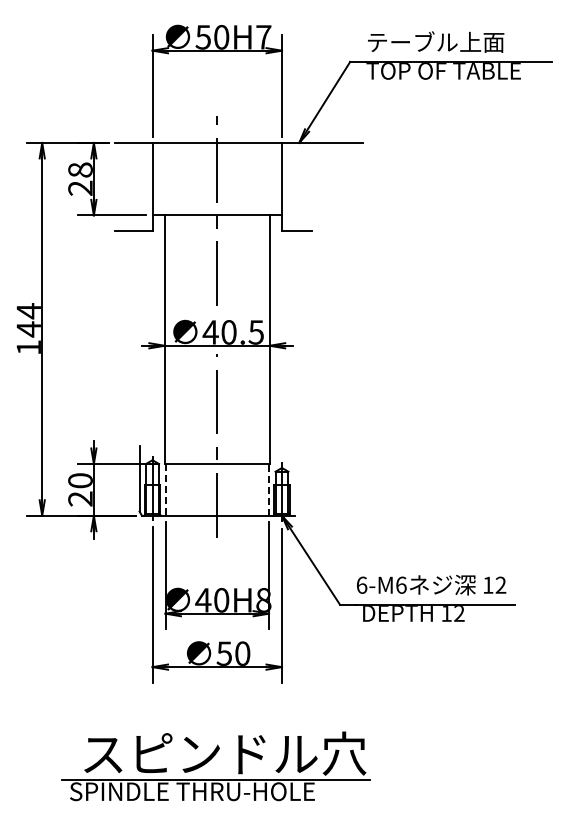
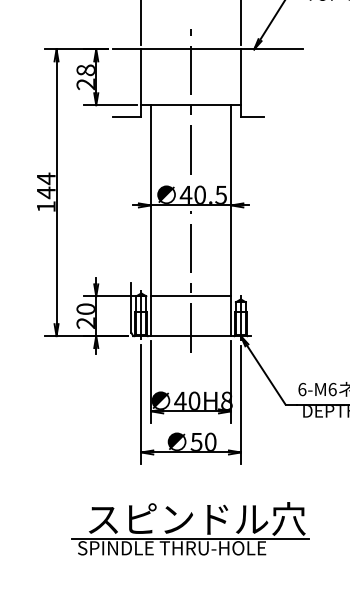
line: (165, 489) -> (151, 315), dashed -> solid
line: (269, 489) -> (231, 315), dashed -> solid

